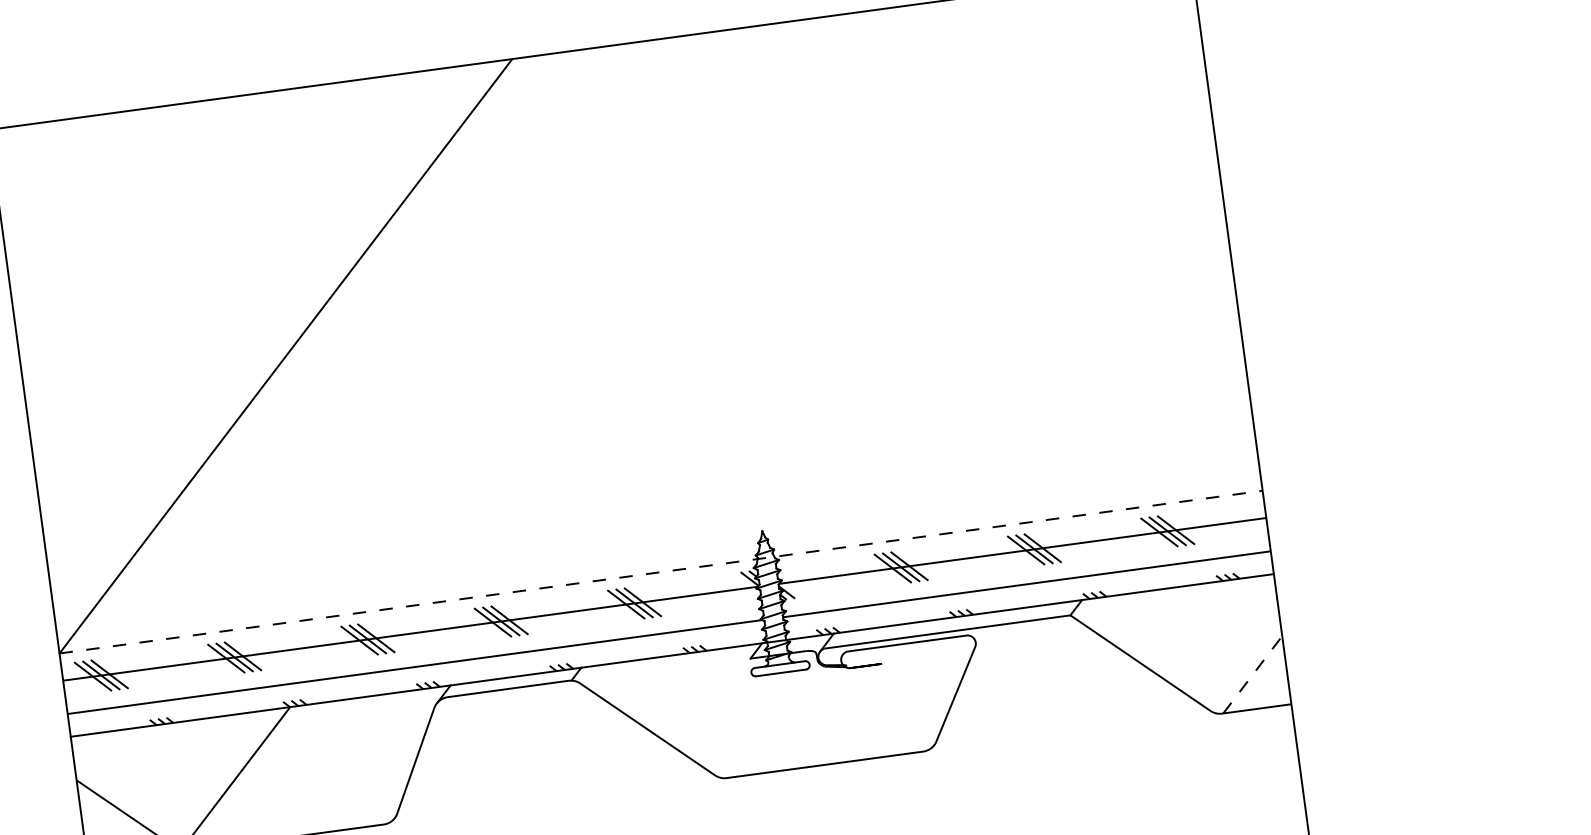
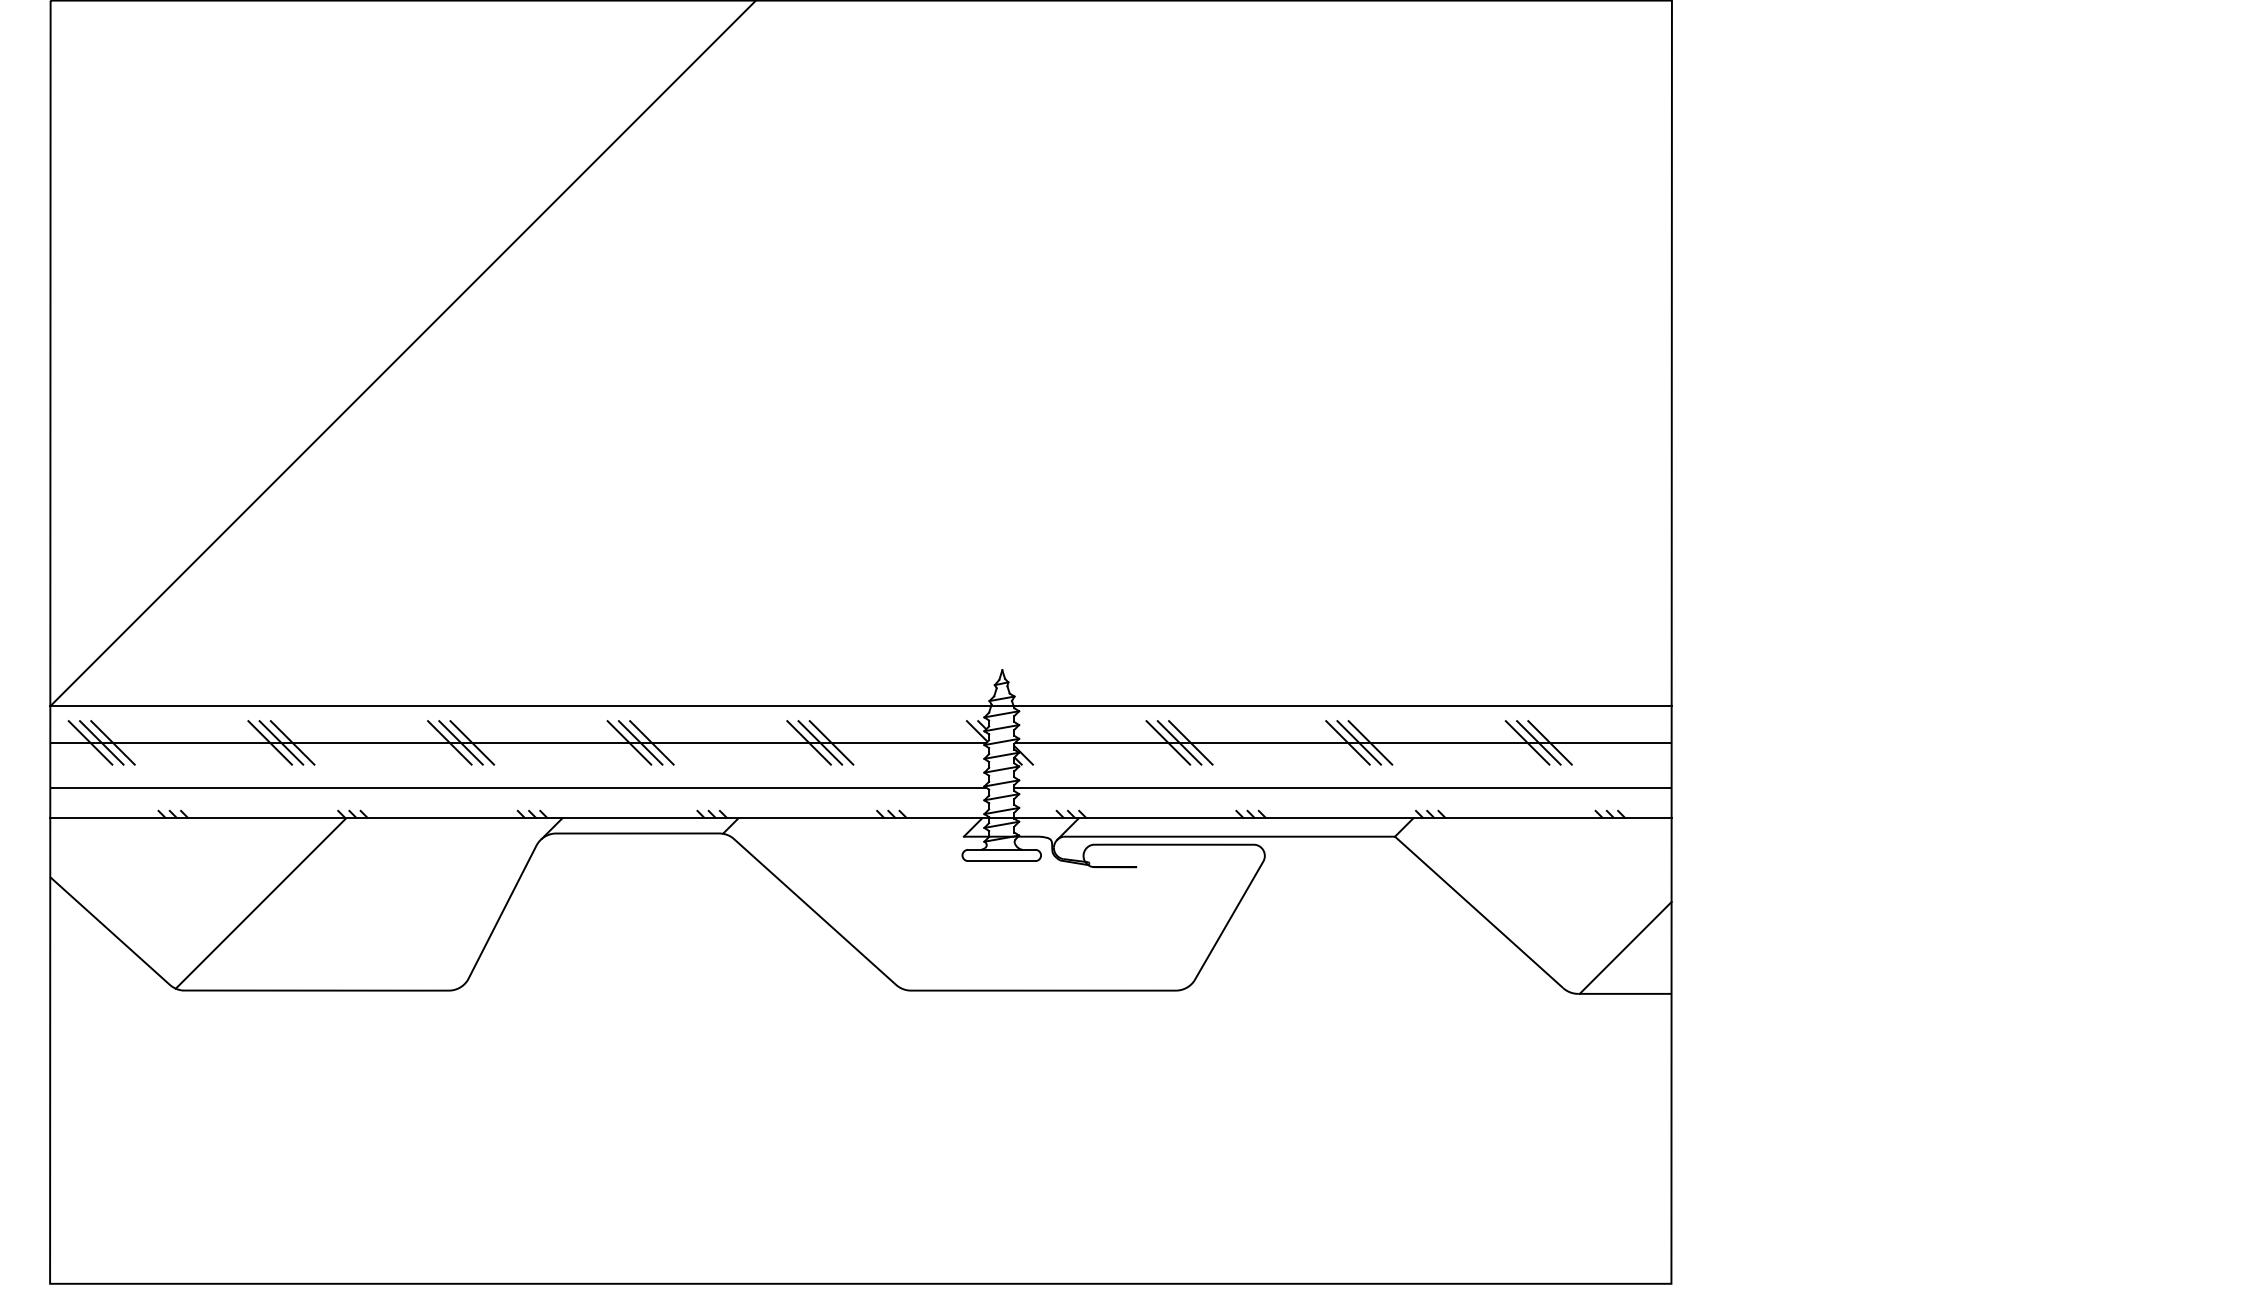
line: (661, 572) -> (861, 706), dashed -> solid
line: (1252, 674) -> (1625, 947), dashed -> solid

